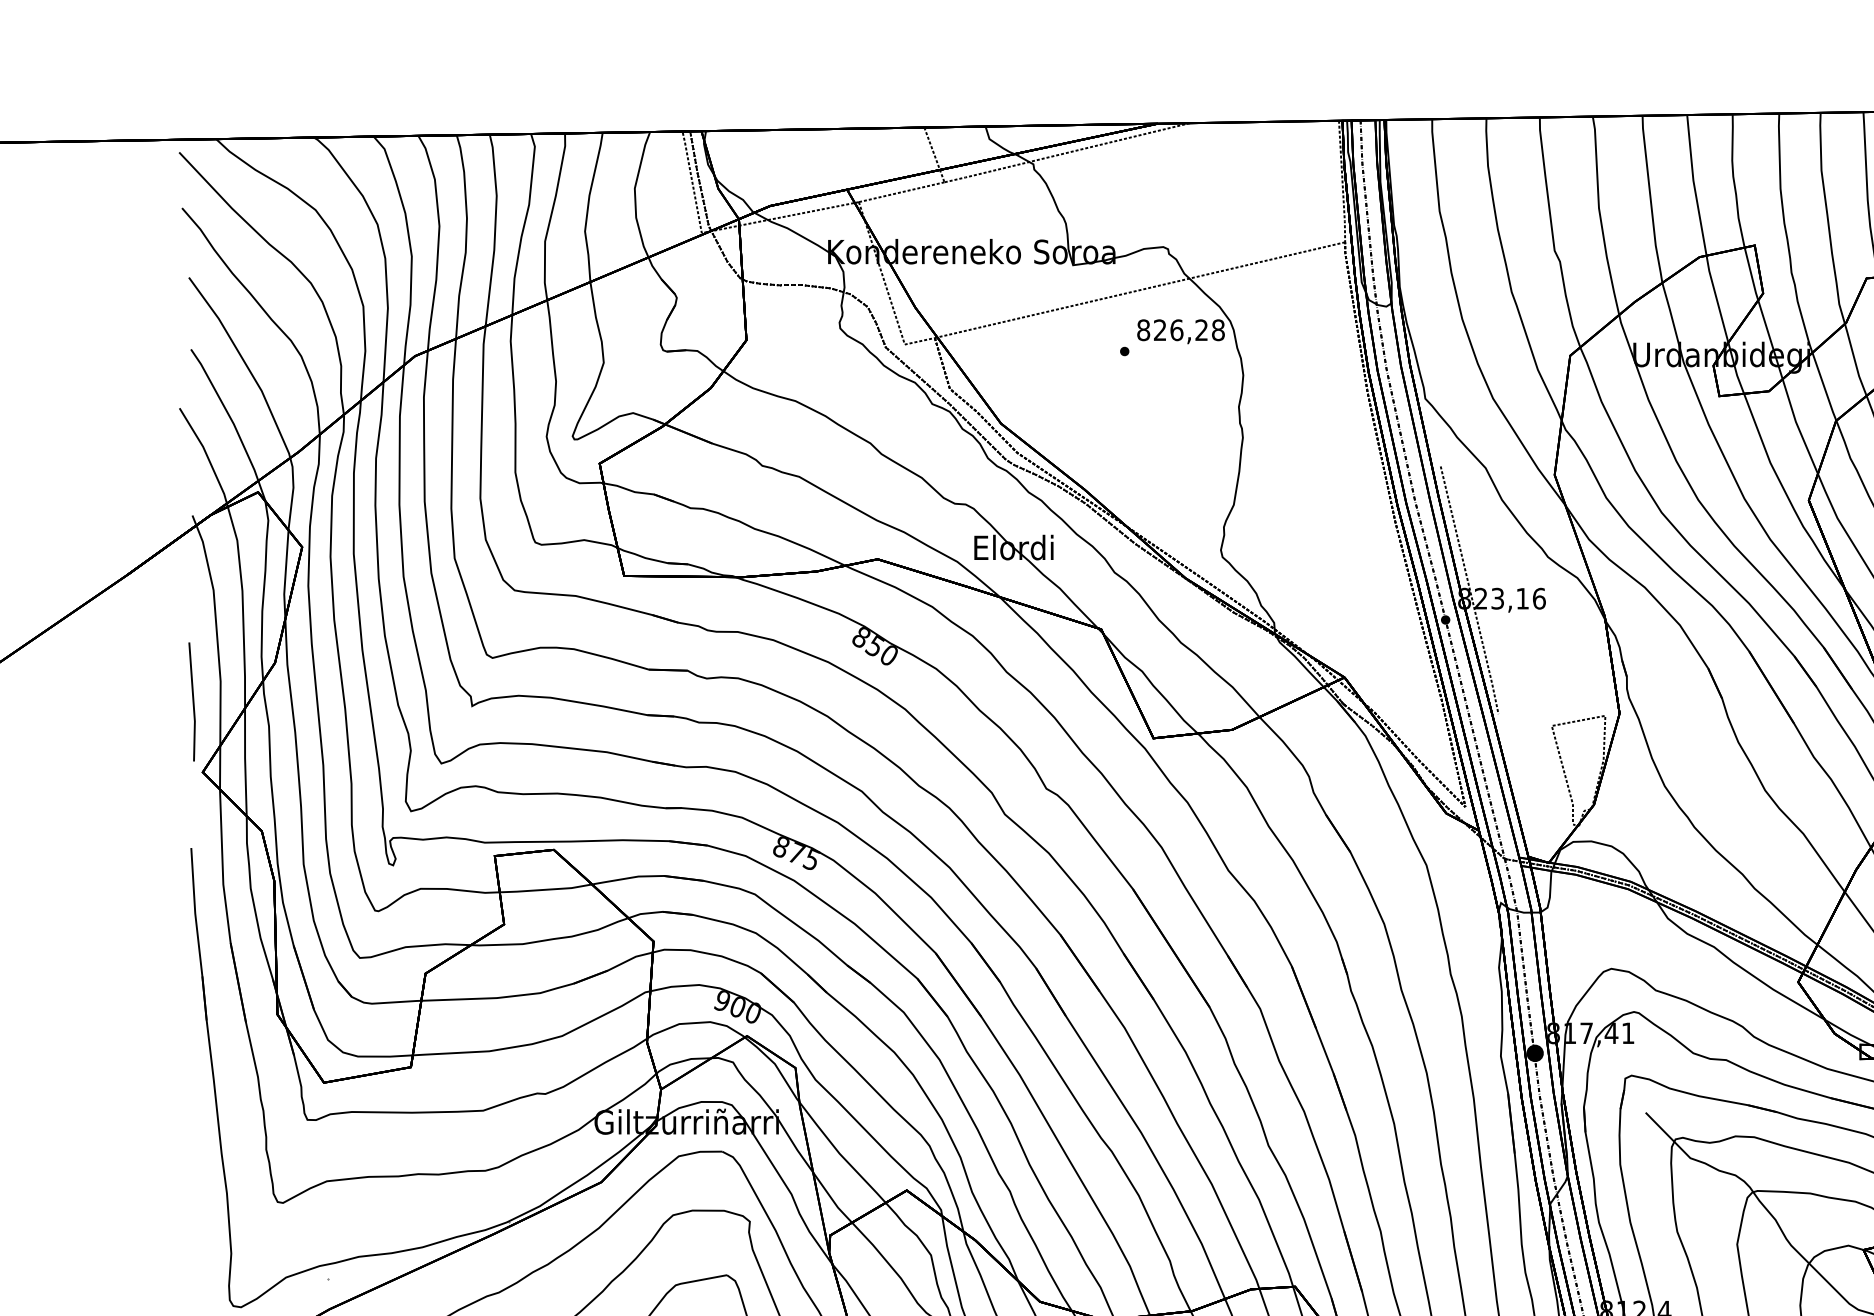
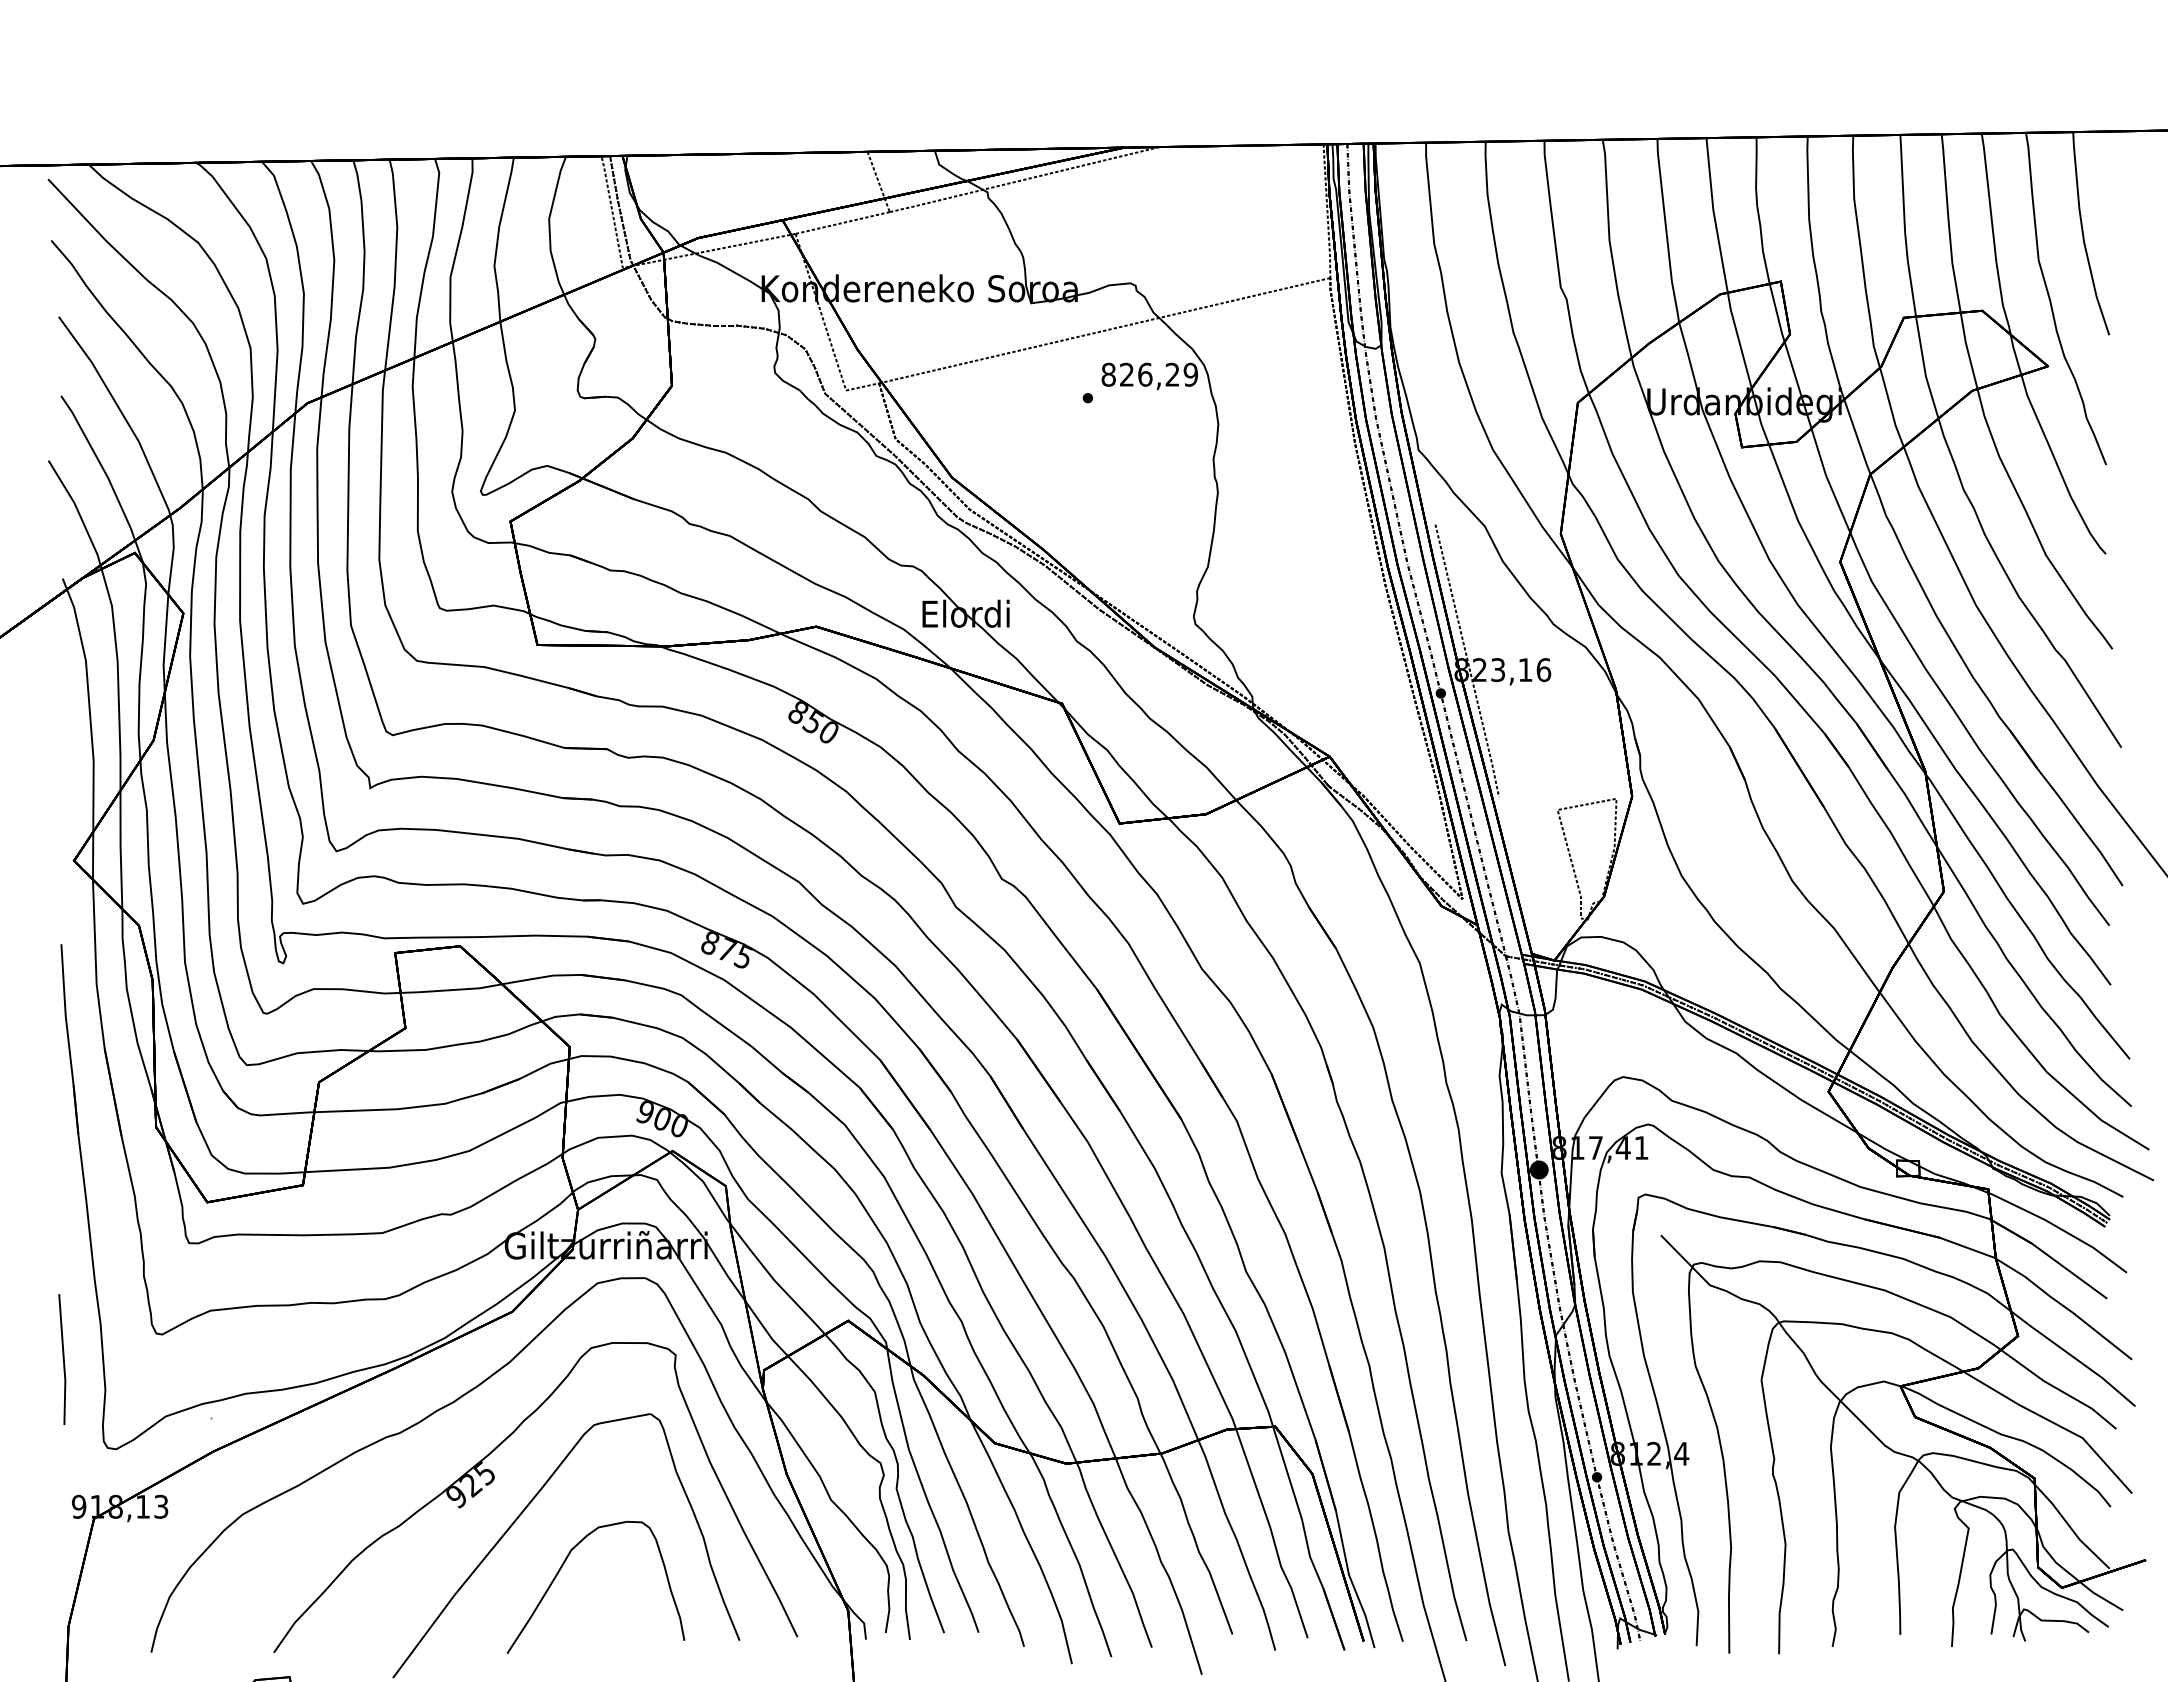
text: (1217, 329) -> (1190, 374), 826,28 -> 826,29
line: (192, 701) -> (62, 1359), moved

